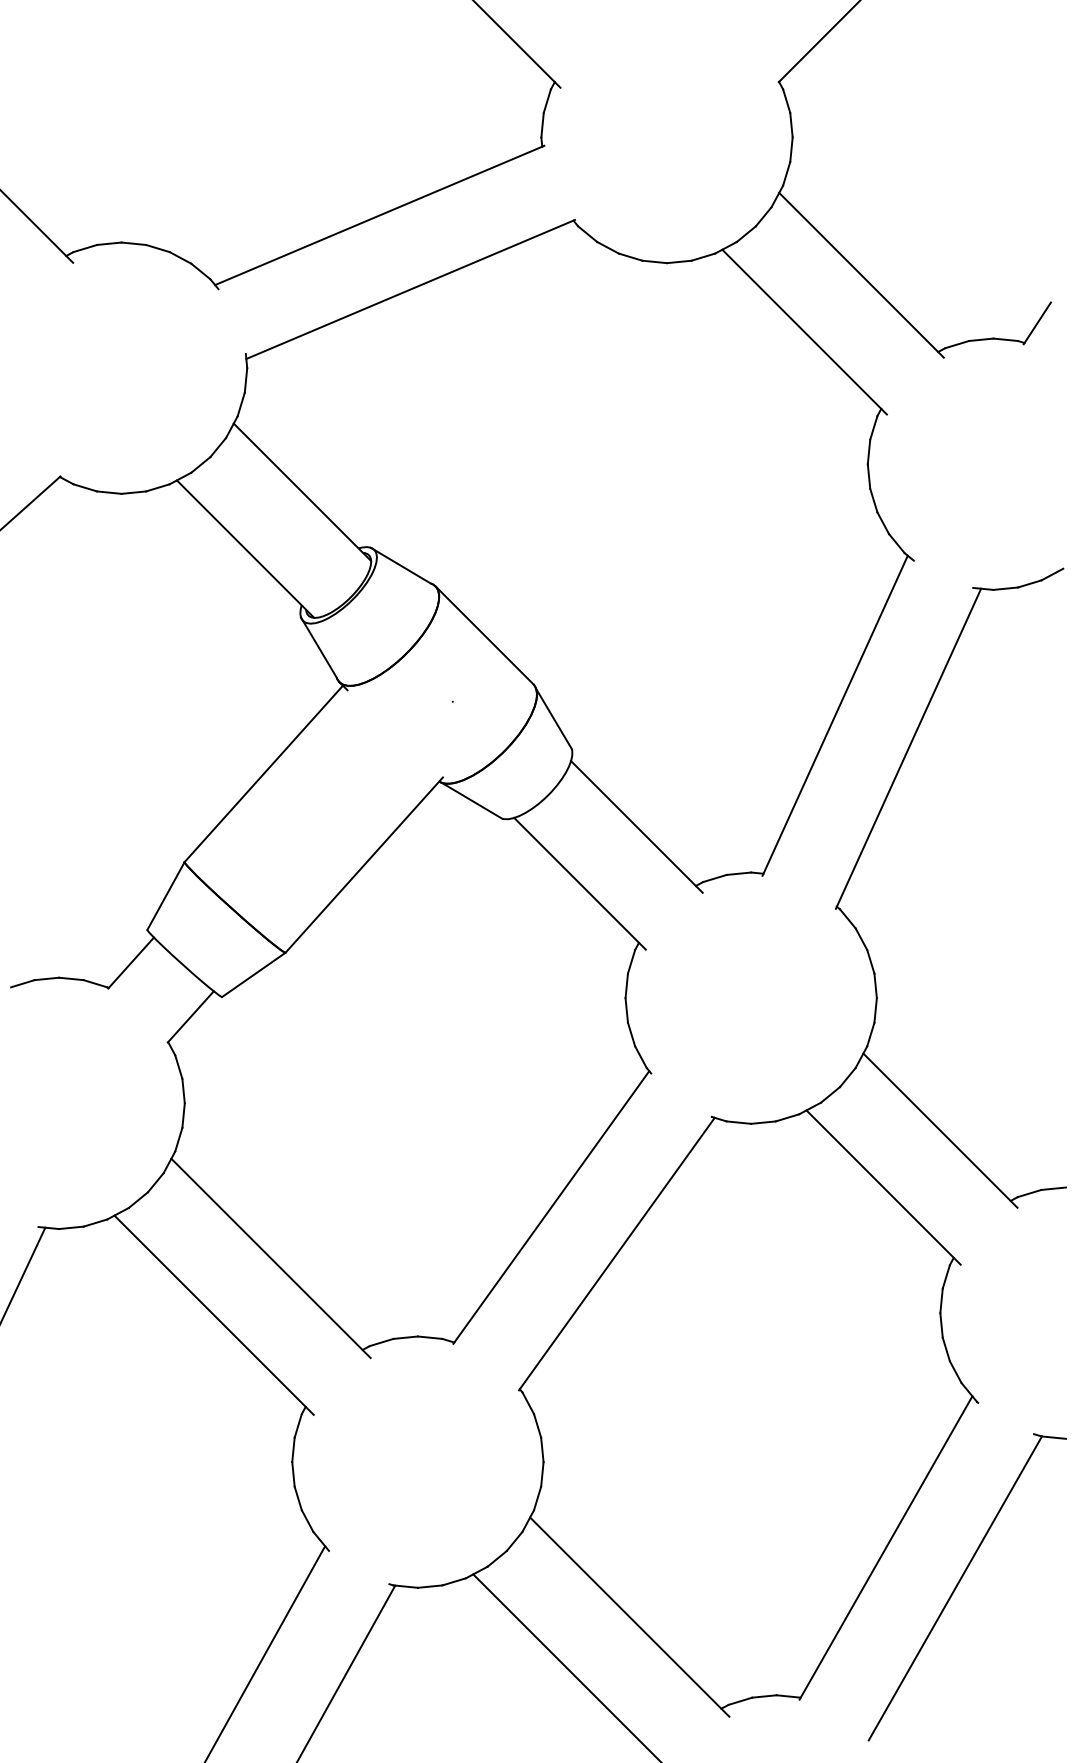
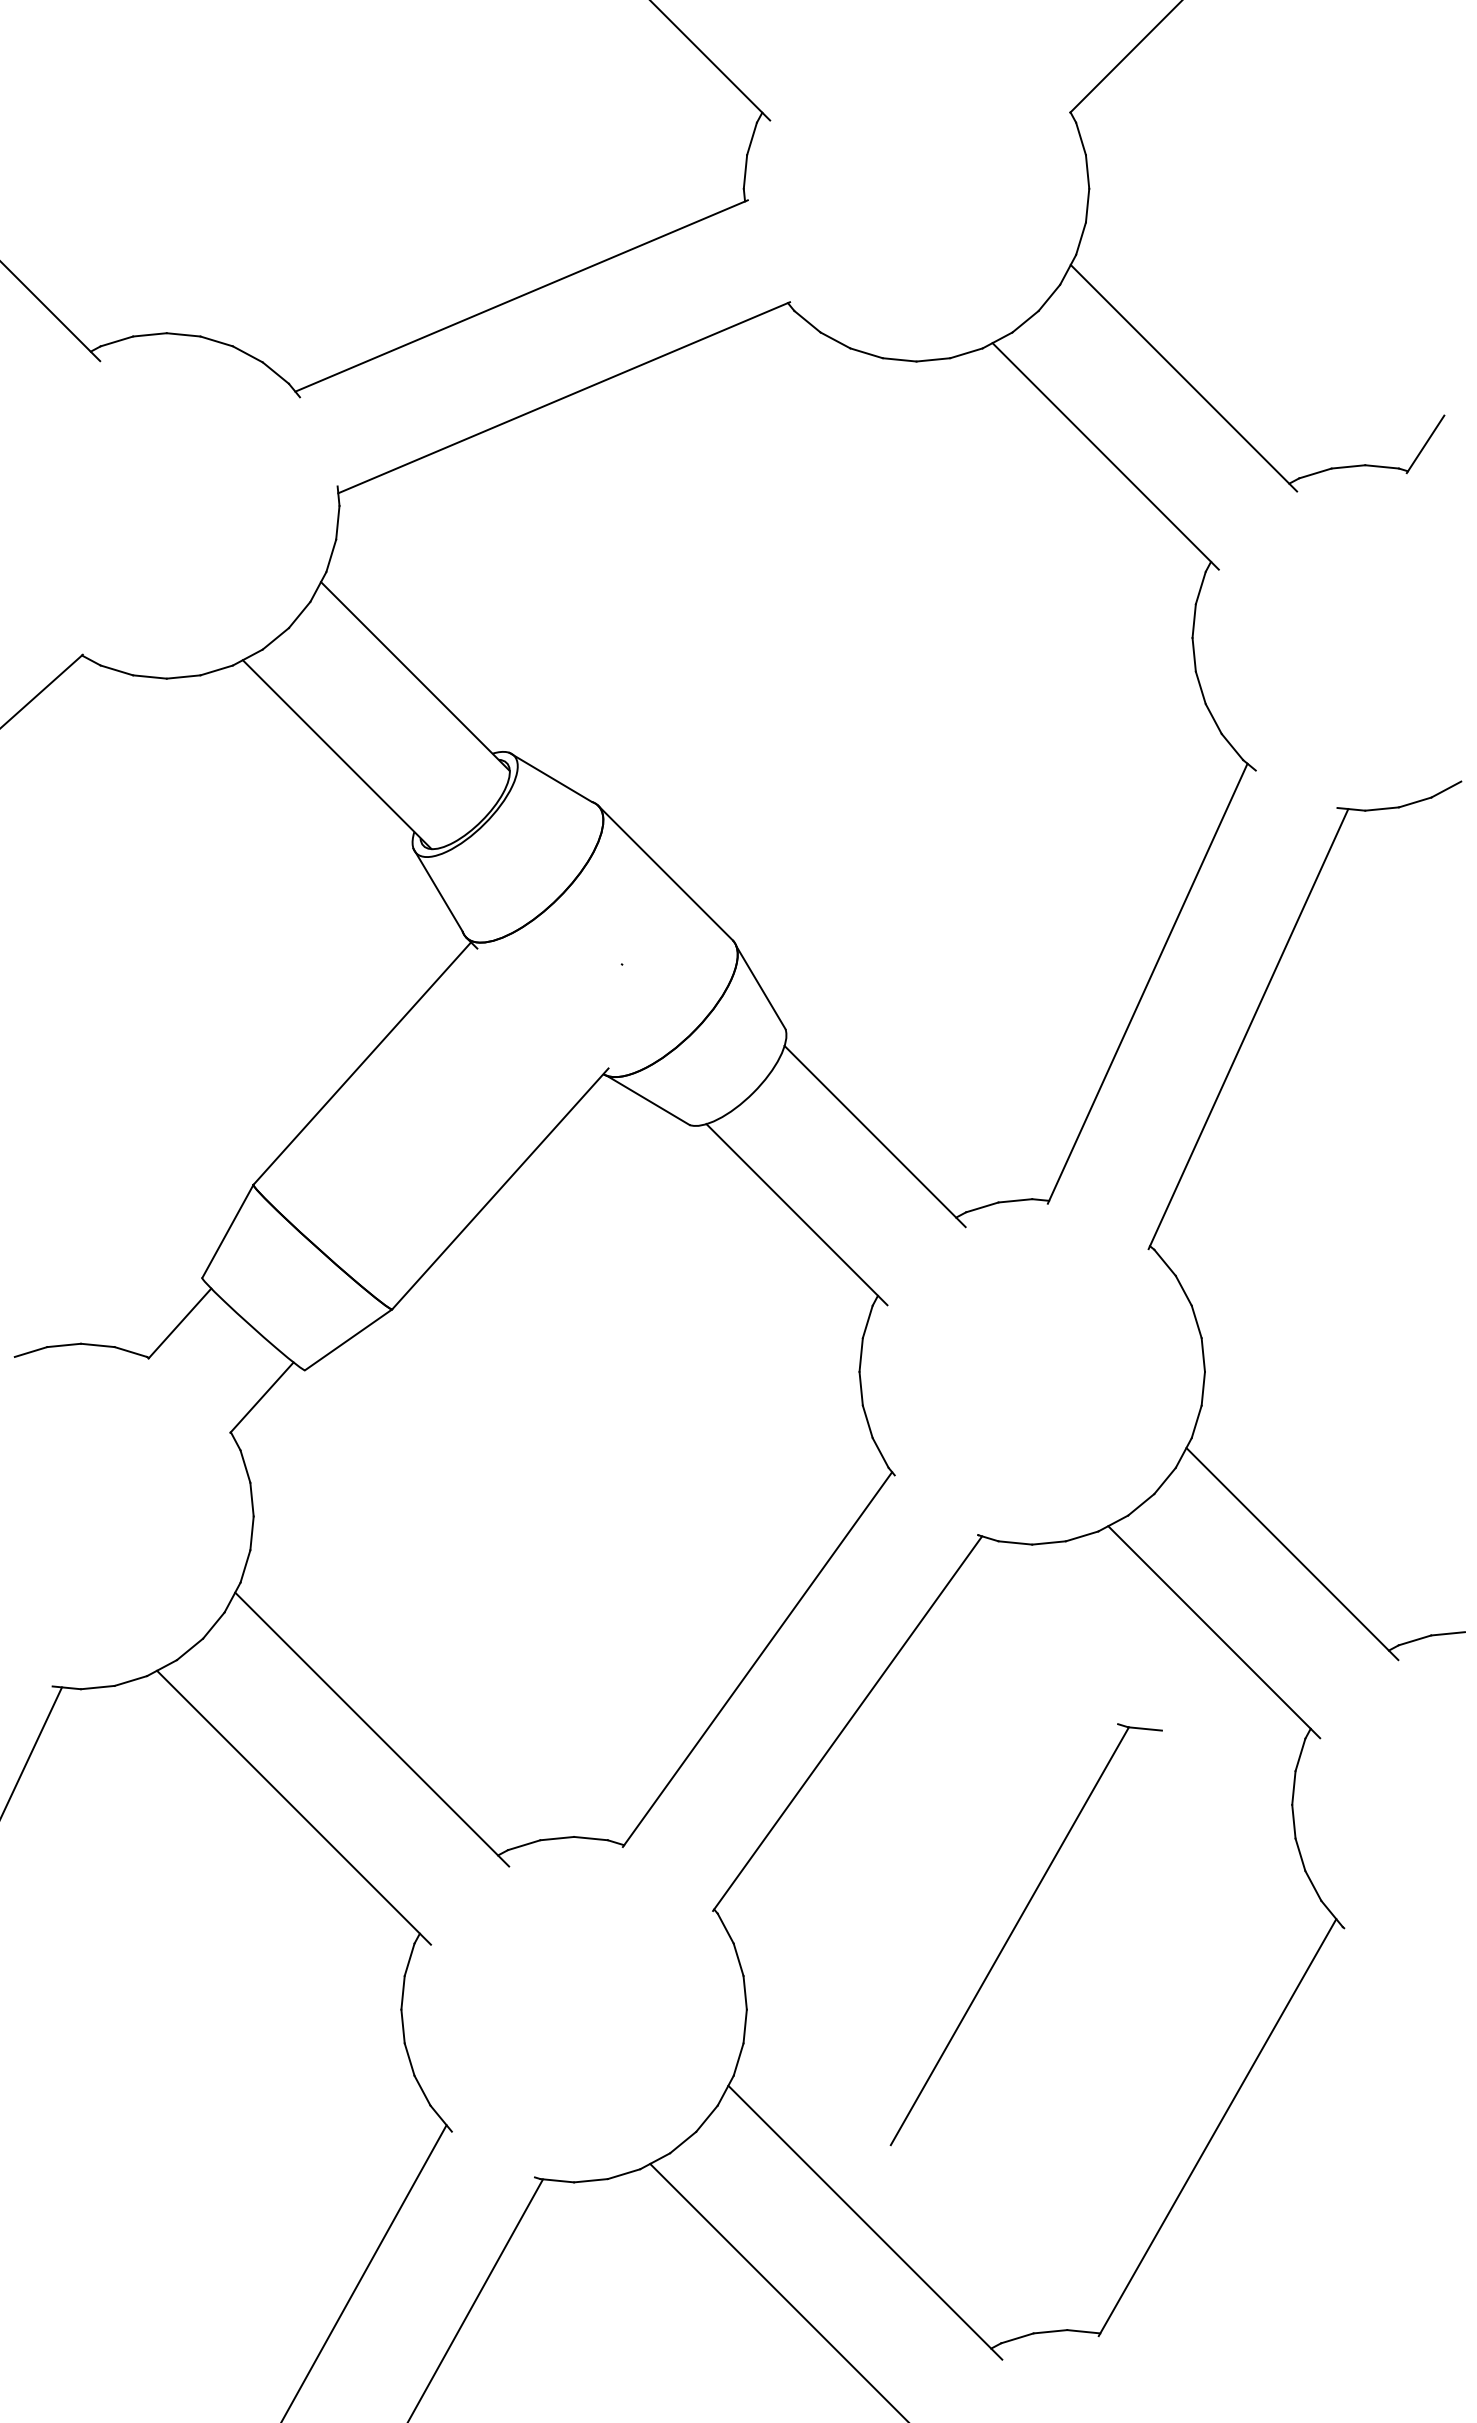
part: (959, 1582) -> (1015, 1928), moved

